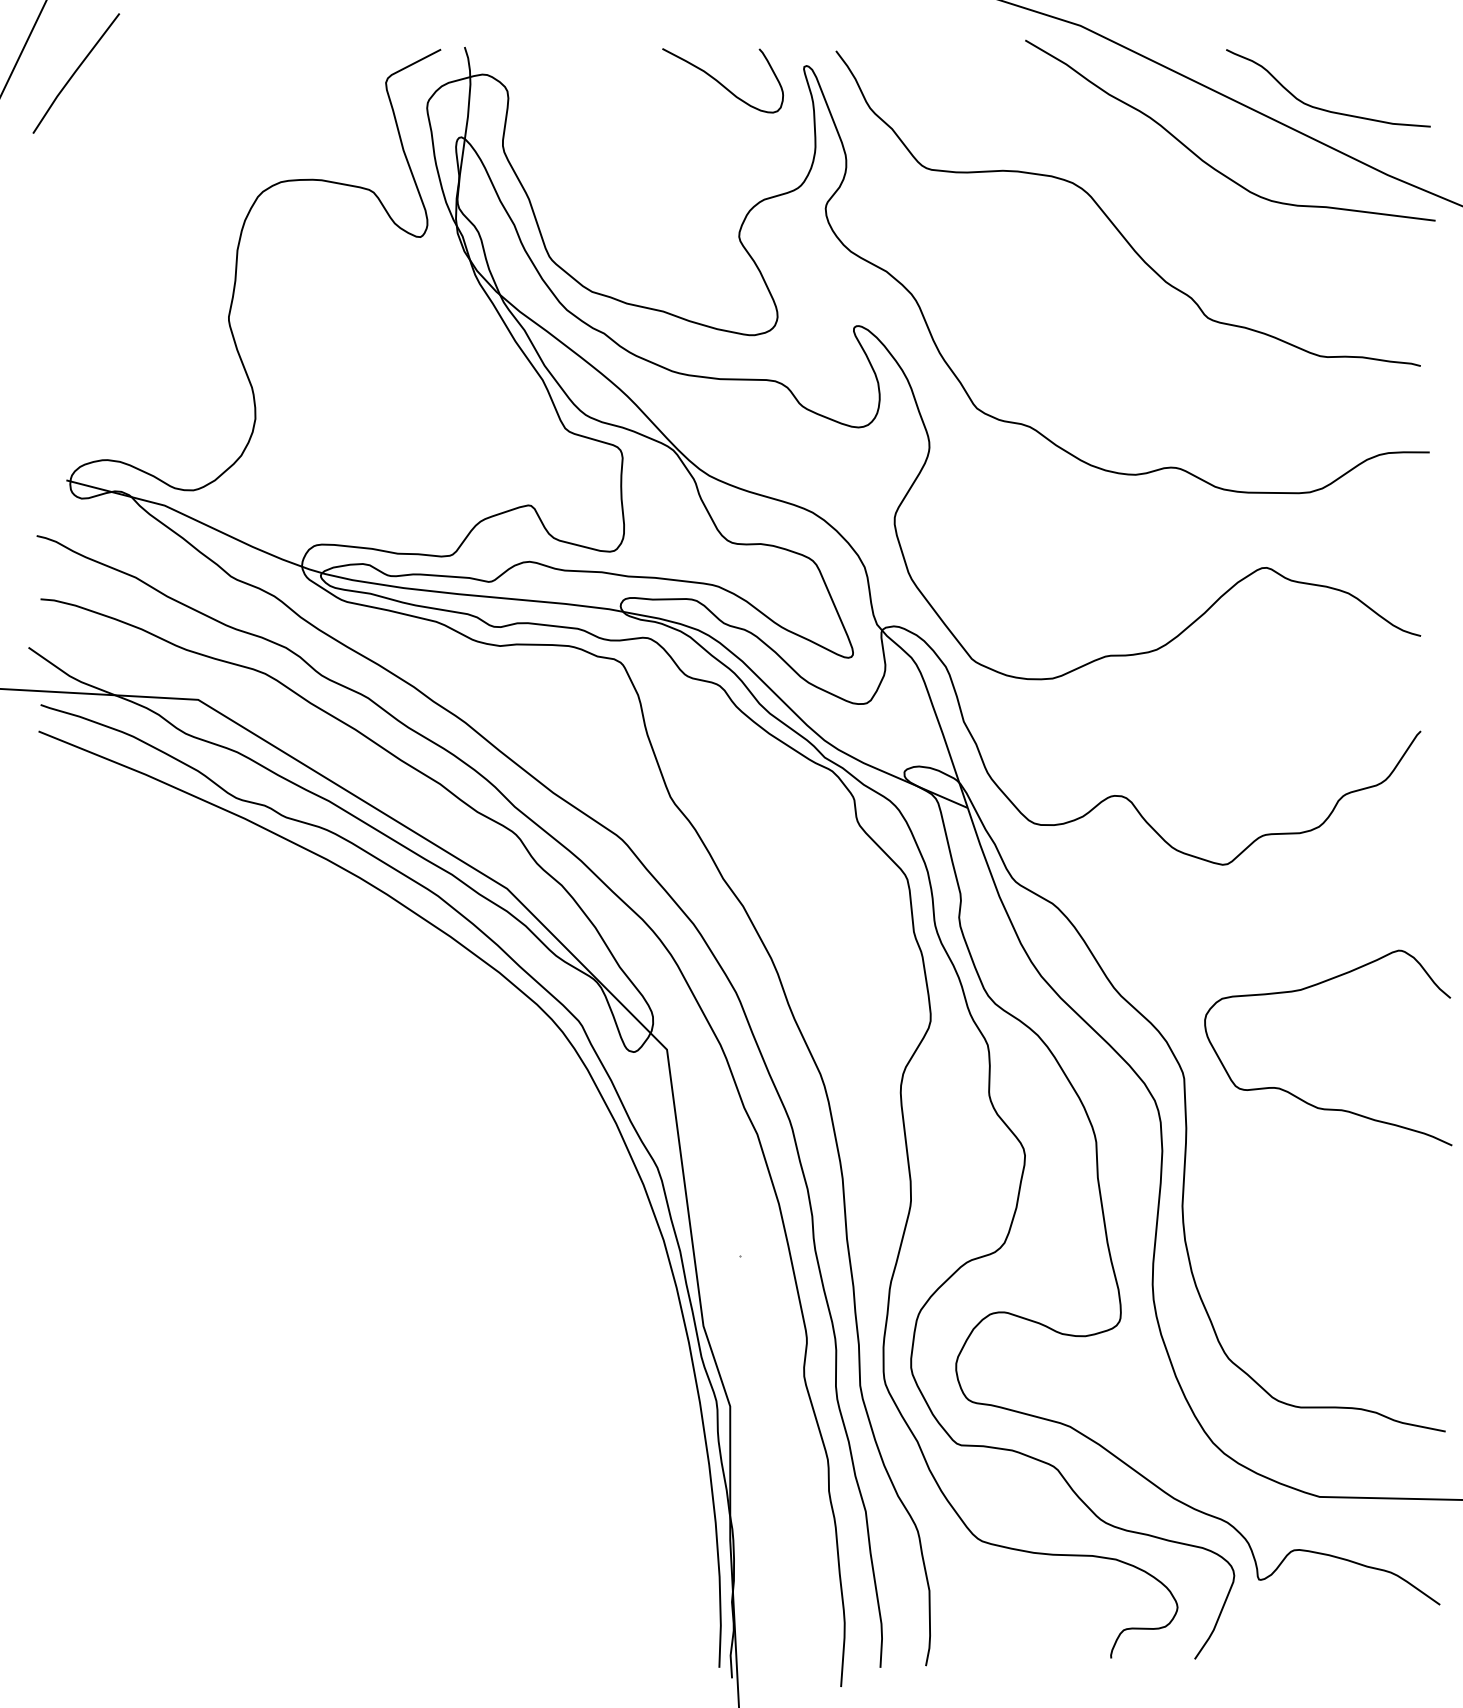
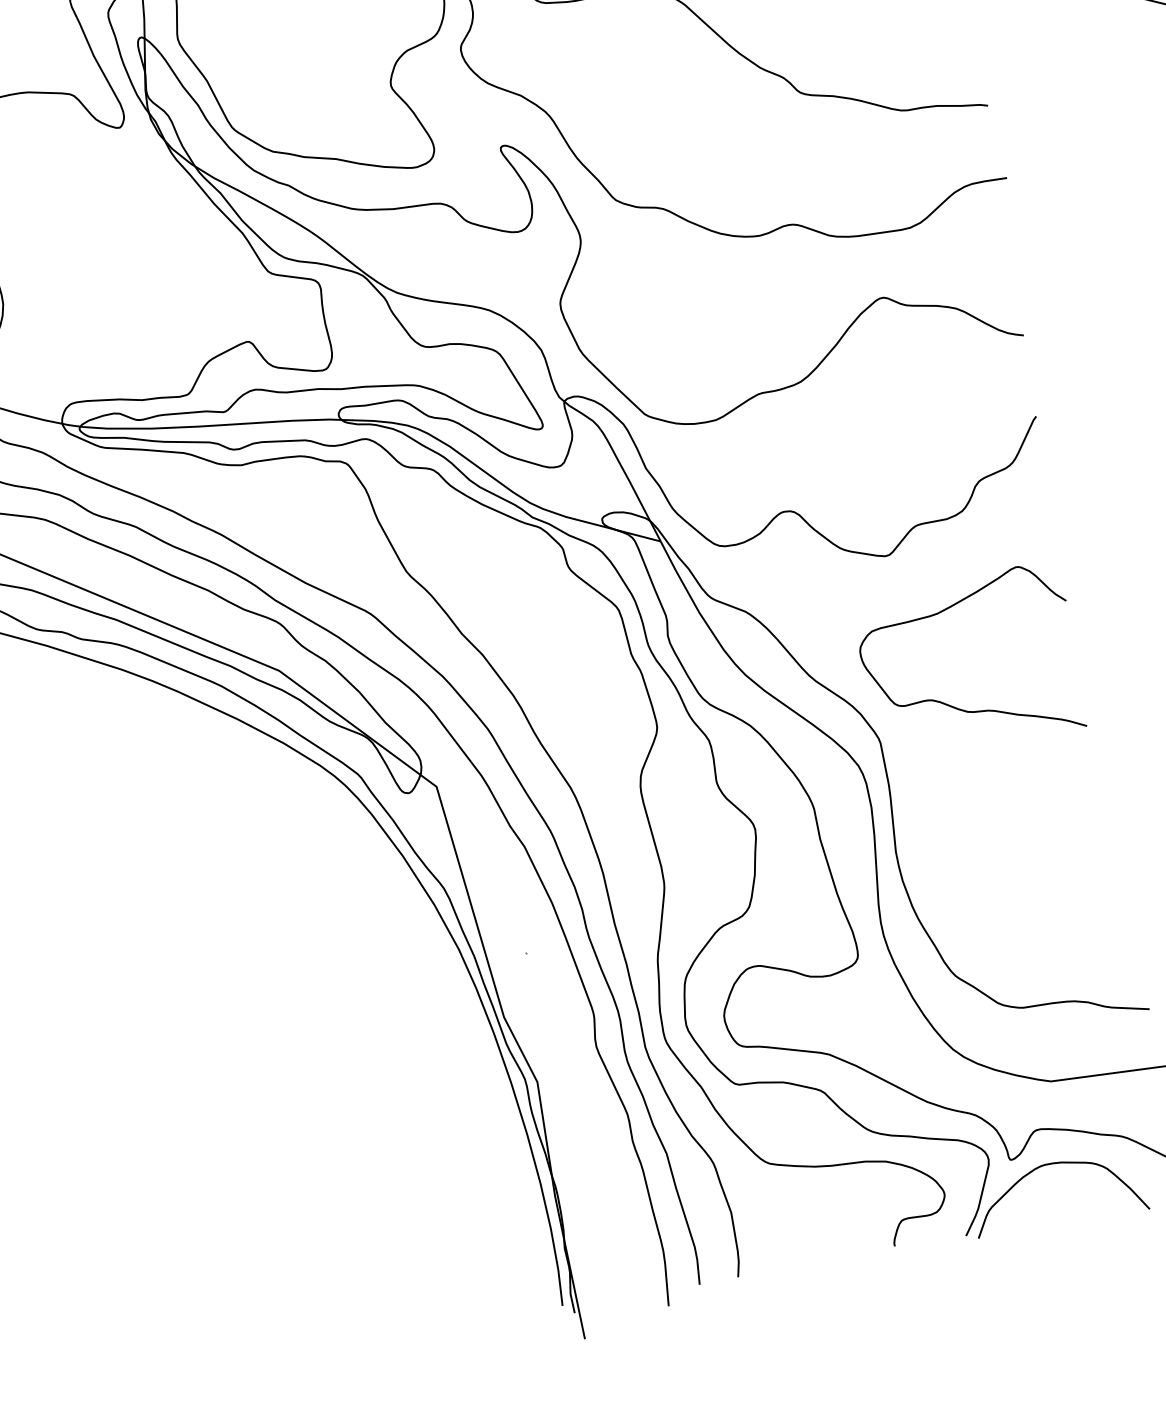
curve: (1296, 1095) -> (947, 703), moved
curve: (1309, 1592) -> (1054, 1164), added

